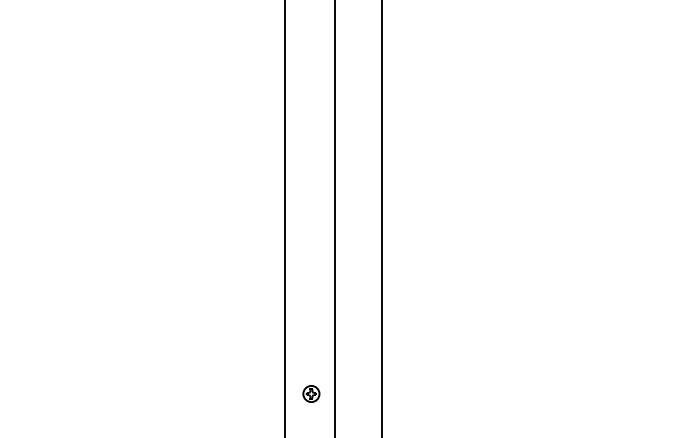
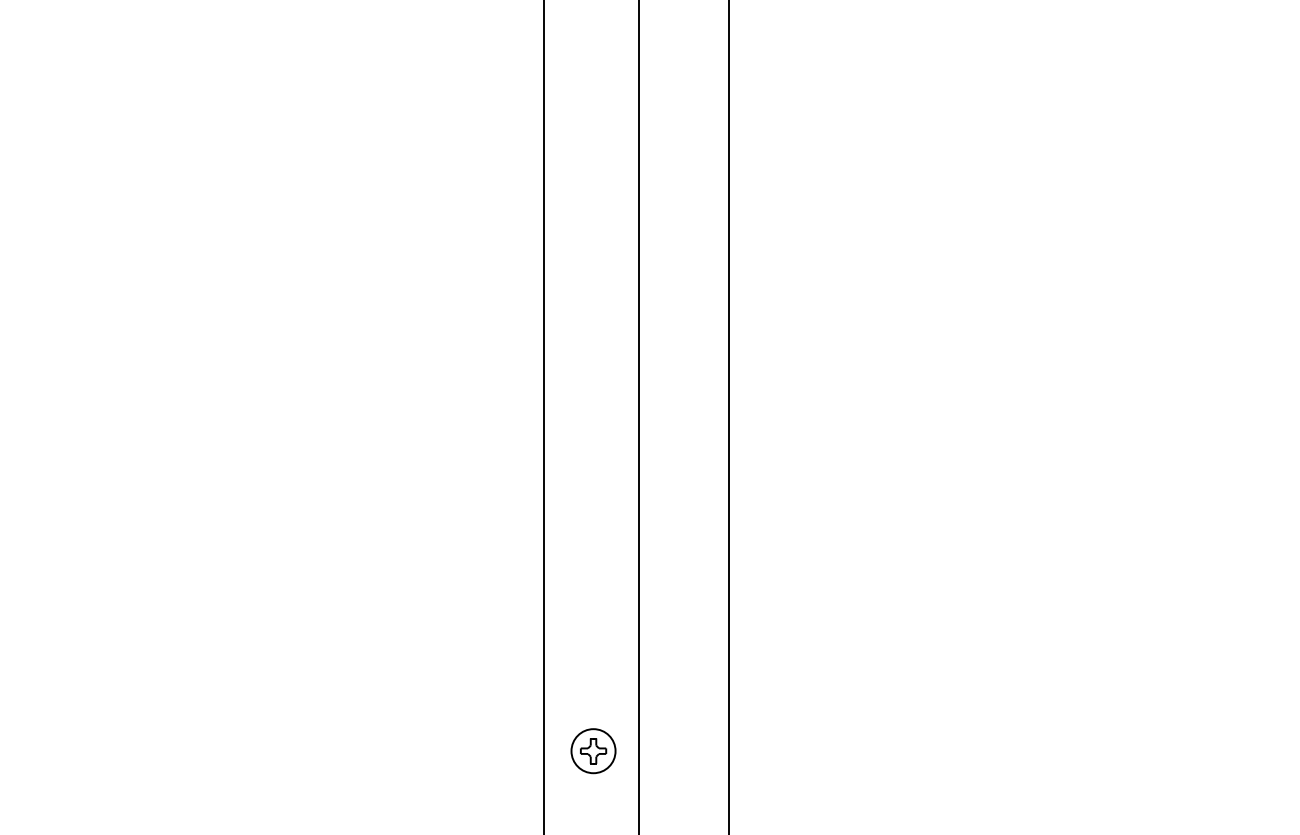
part: (311, 393) -> (593, 750), size x1.43

